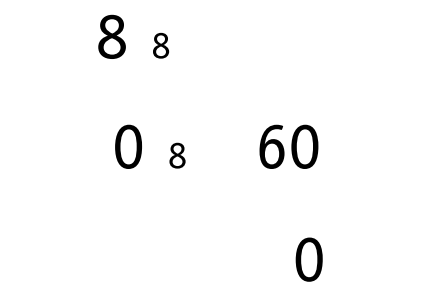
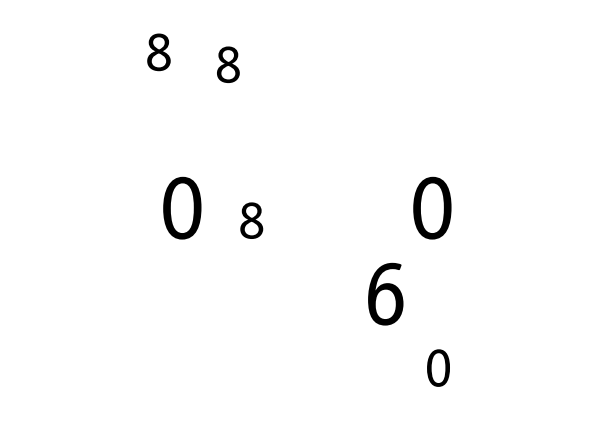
part: (111, 37) -> (158, 52), size x0.6
part: (271, 146) -> (385, 293), moved
part: (309, 259) -> (438, 367), size x0.6

